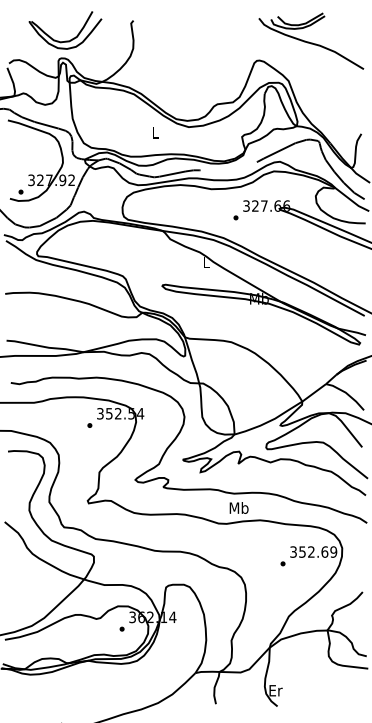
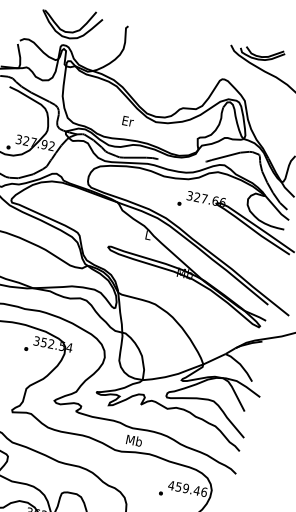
text: (155, 132) -> (127, 121), L -> Er
text: (313, 551) -> (187, 488), 352.69 -> 459.46

